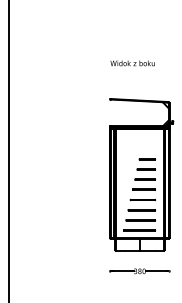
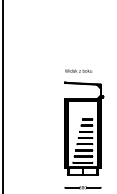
text: (132, 62) -> (78, 70), moved

